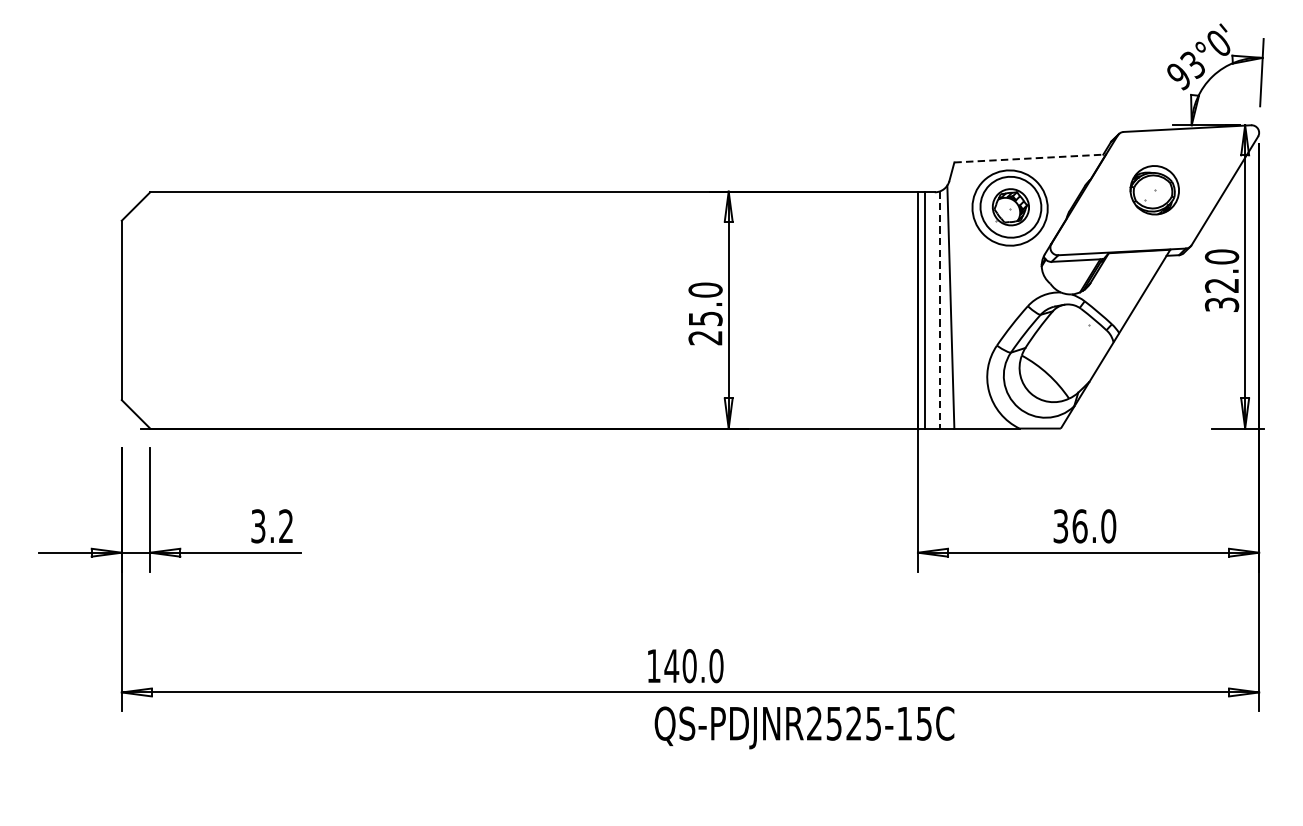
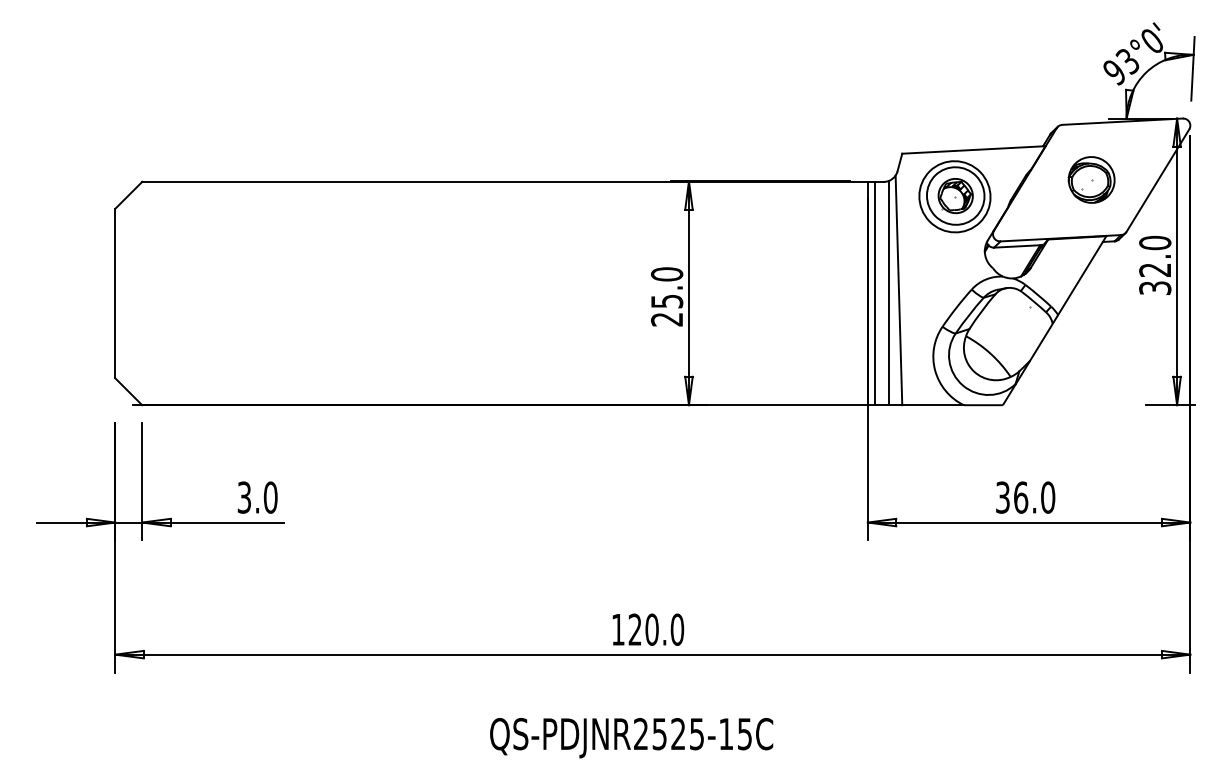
line: (1029, 158) -> (973, 149), dashed -> solid
line: (939, 310) -> (888, 293), dashed -> solid
text: (285, 526) -> (270, 497), 3.2 -> 3.0
text: (672, 665) -> (635, 629), 140.0 -> 120.0
text: (804, 728) -> (631, 738), moved

